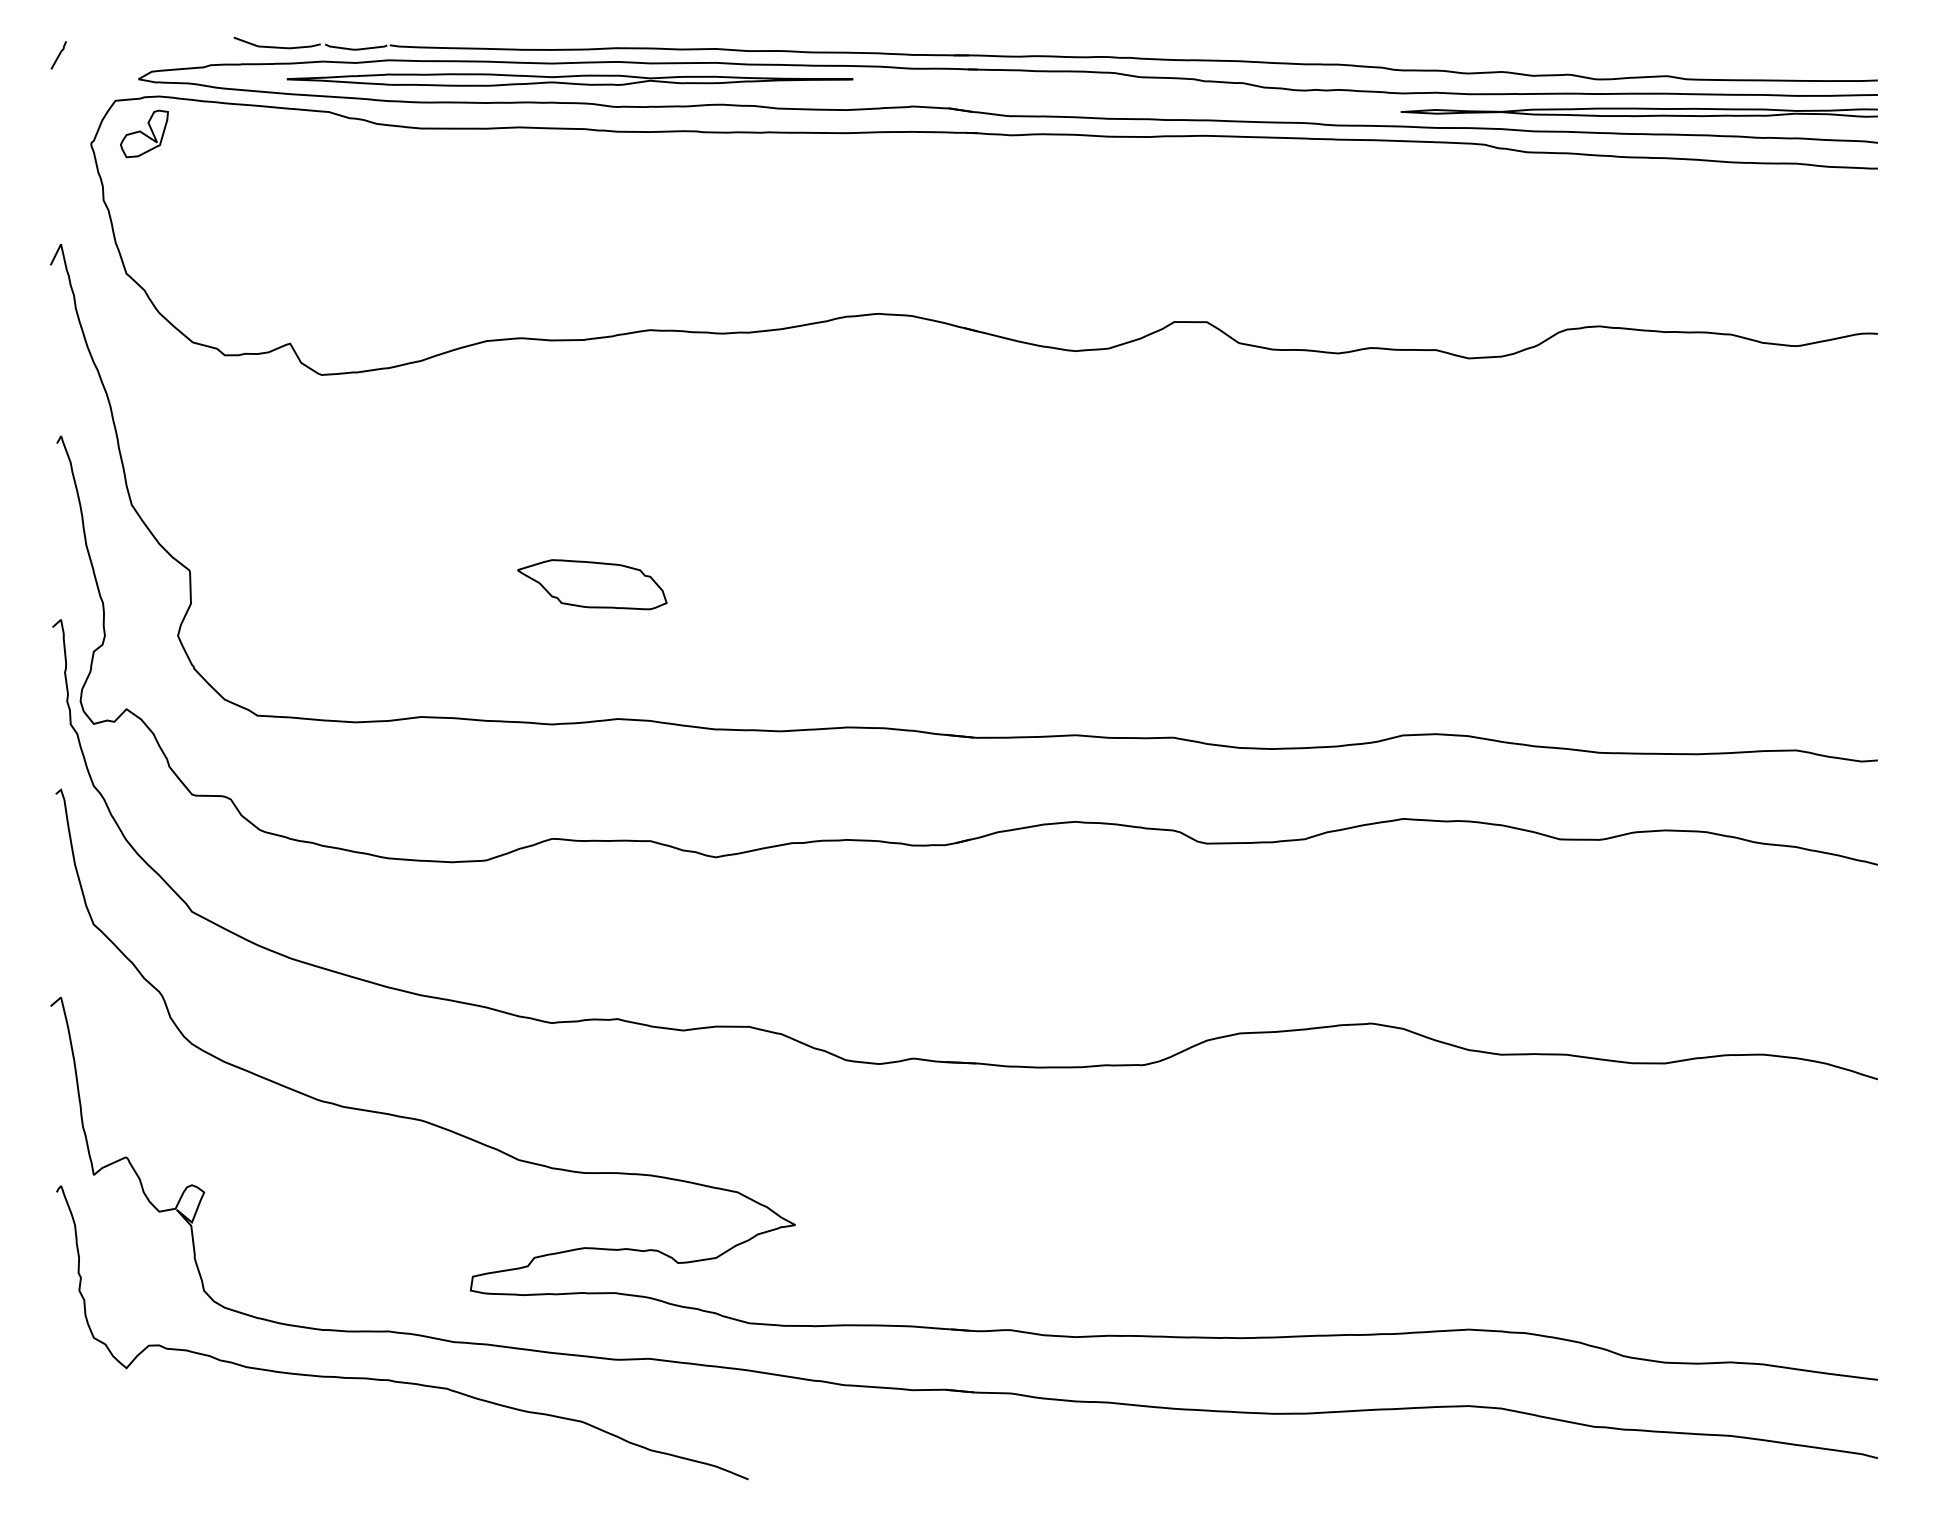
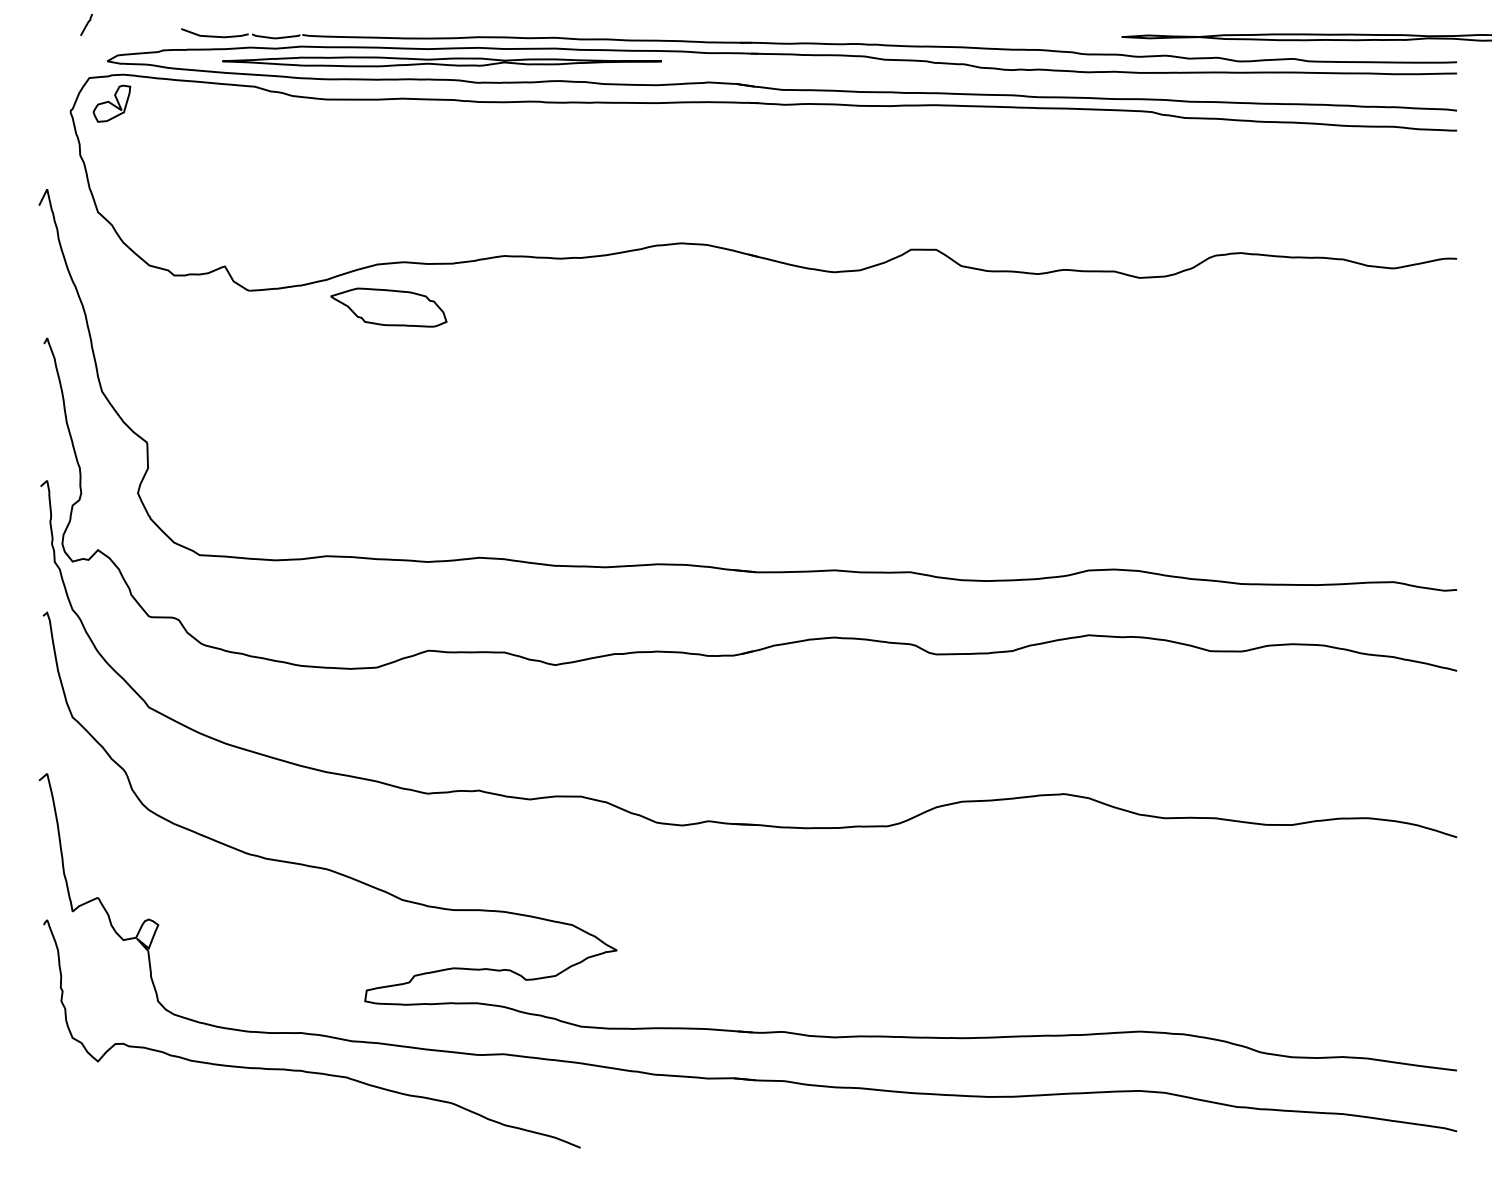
line: (58, 55) -> (86, 25), moved
curve: (1638, 109) -> (1306, 35), moved
part: (592, 584) -> (388, 307), moved

